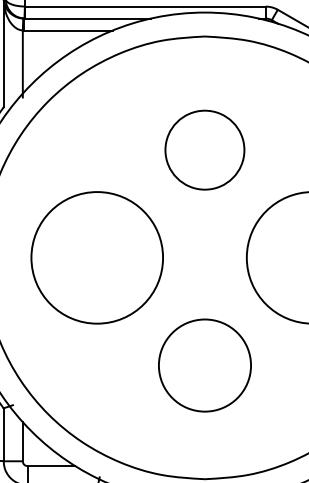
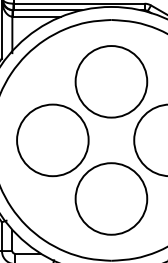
circle: (205, 149) -> (111, 81), size x1.67
circle: (205, 364) -> (111, 198), size x1.43

